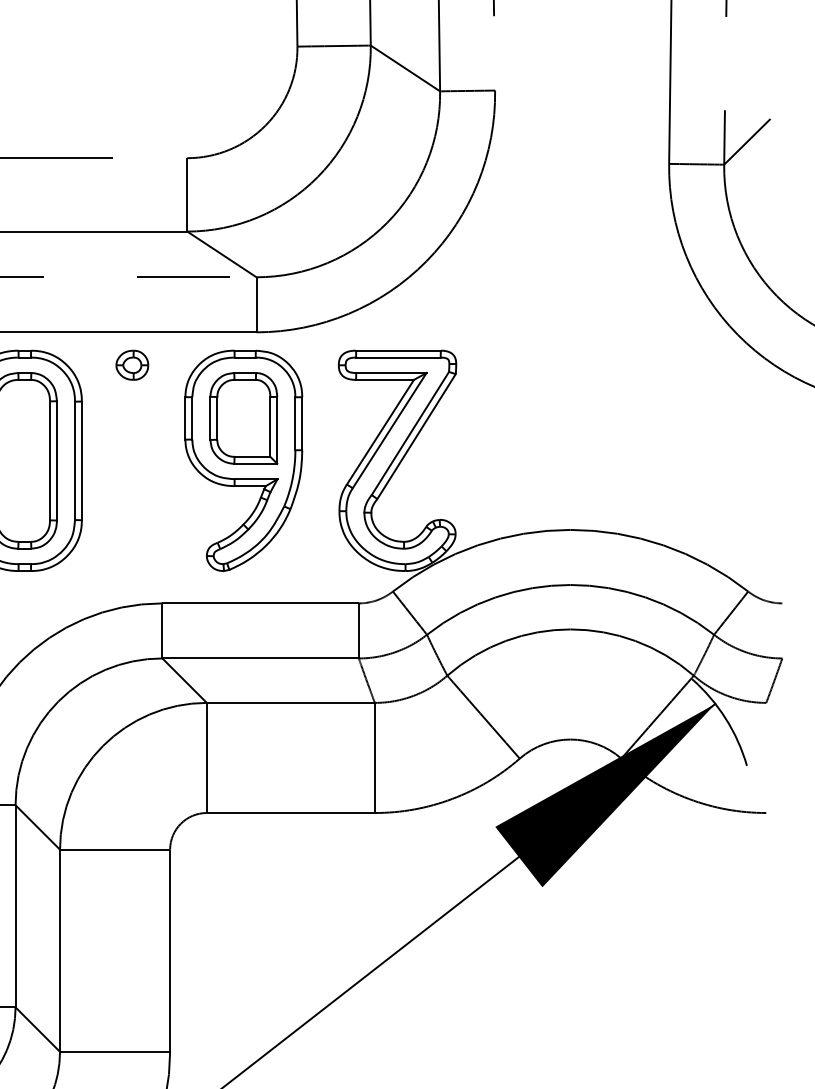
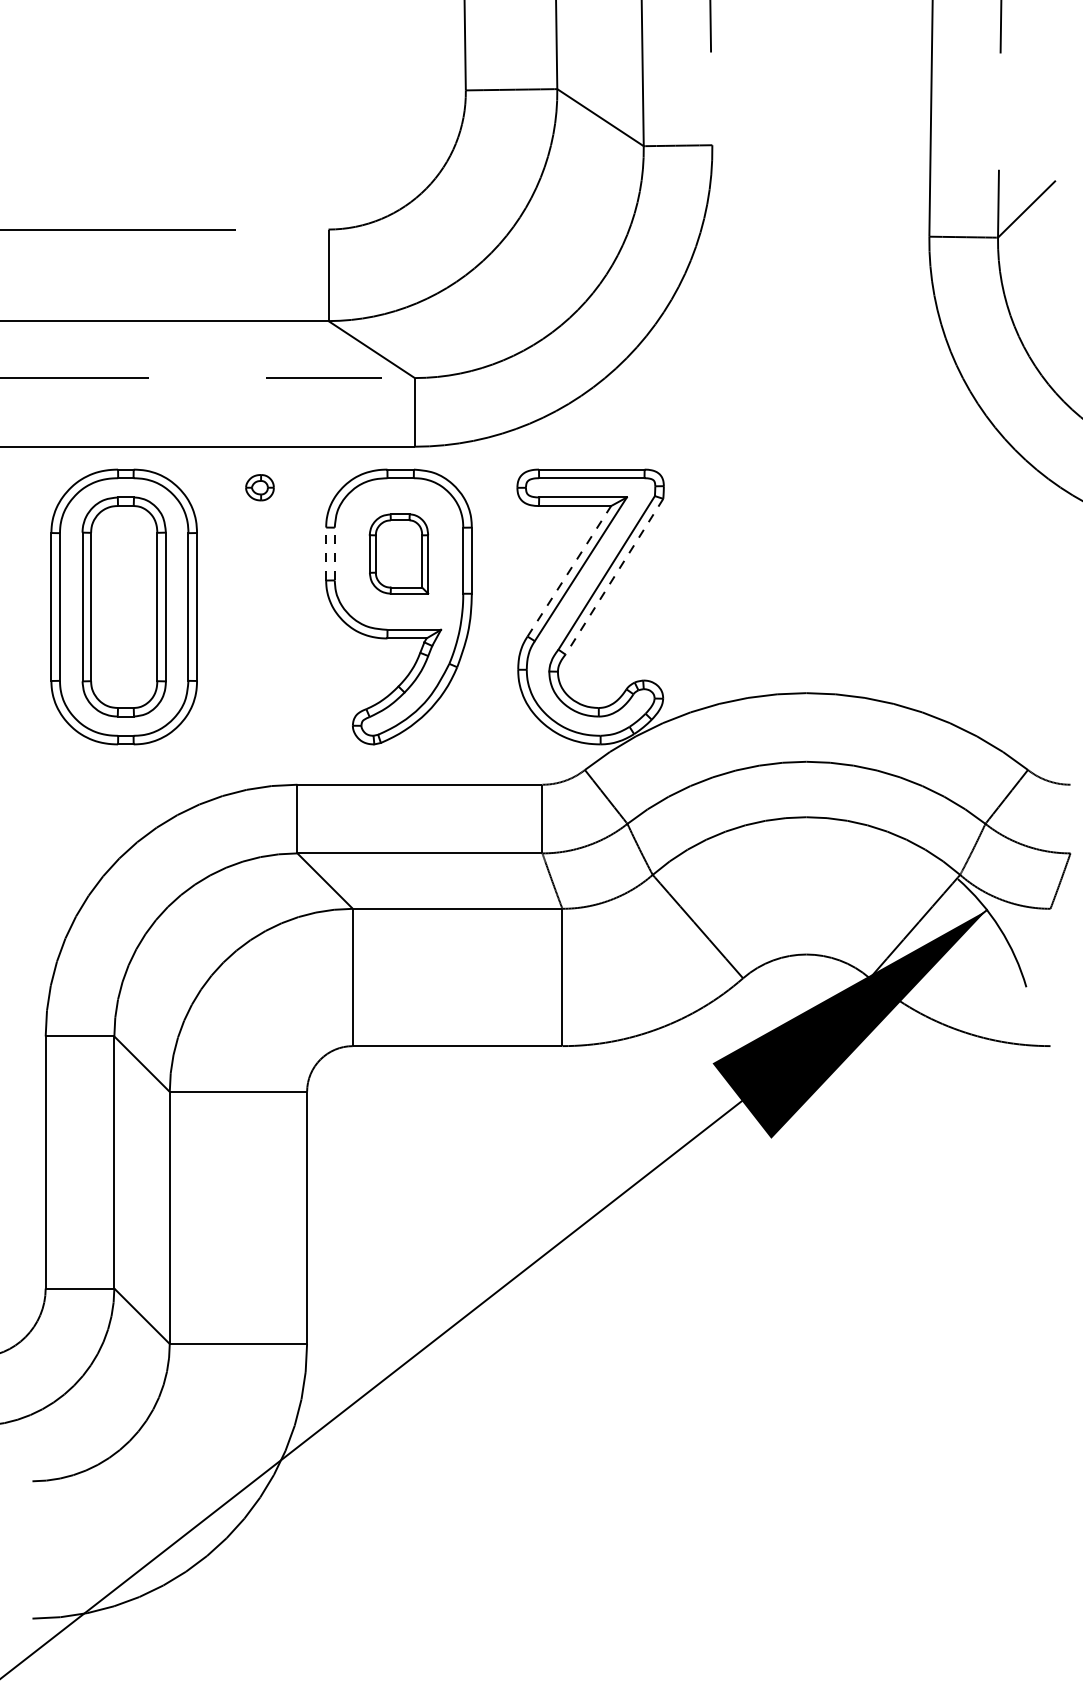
part: (131, 365) -> (259, 487), size x0.7
line: (185, 417) -> (326, 553), solid -> dashed
line: (192, 417) -> (334, 553), solid -> dashed
part: (243, 417) -> (398, 553), size x0.7
line: (380, 431) -> (569, 570), solid -> dashed
line: (416, 436) -> (614, 576), solid -> dashed

